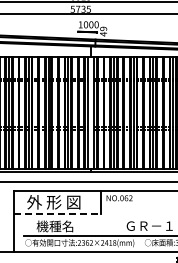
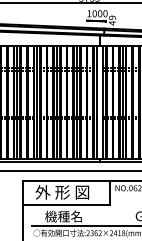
line: (58, 214) -> (67, 204), dashed -> solid

